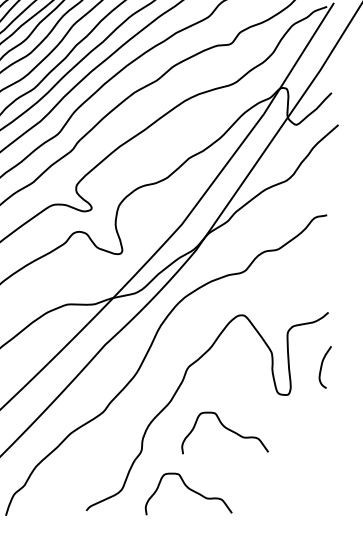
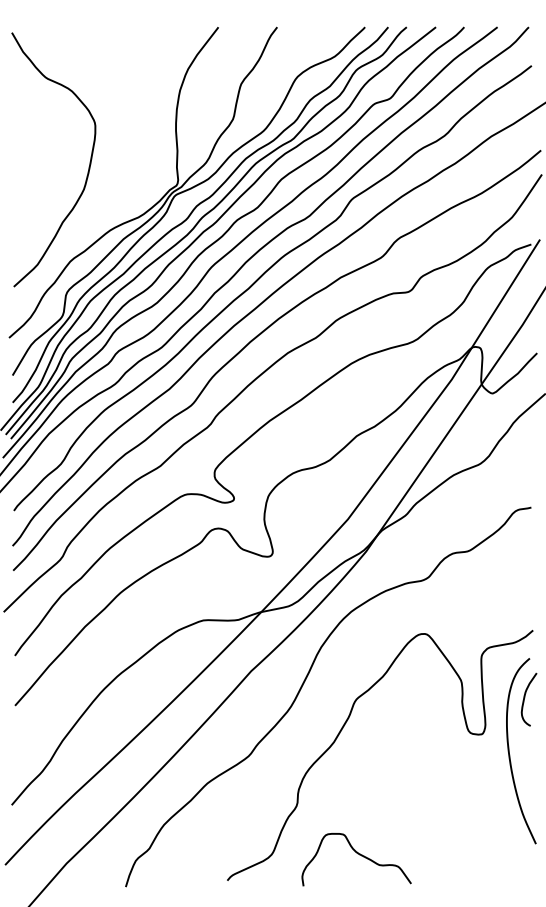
curve: (310, 411) -> (510, 755), added
curve: (227, 429) -> (405, 778), removed

